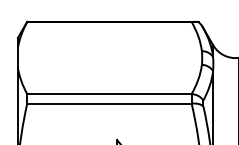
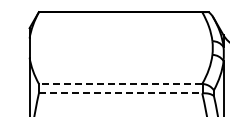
line: (108, 94) -> (119, 84), solid -> dashed
line: (109, 103) -> (120, 93), solid -> dashed

